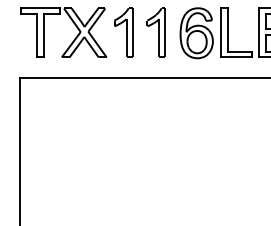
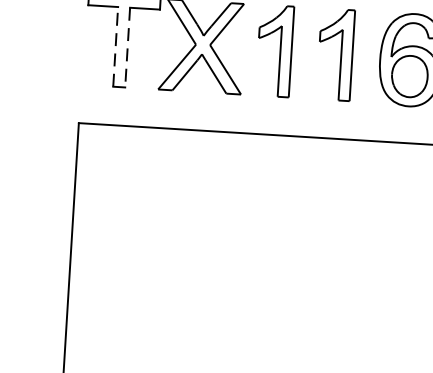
line: (37, 35) -> (115, 46), solid -> dashed
line: (43, 35) -> (126, 46), solid -> dashed

